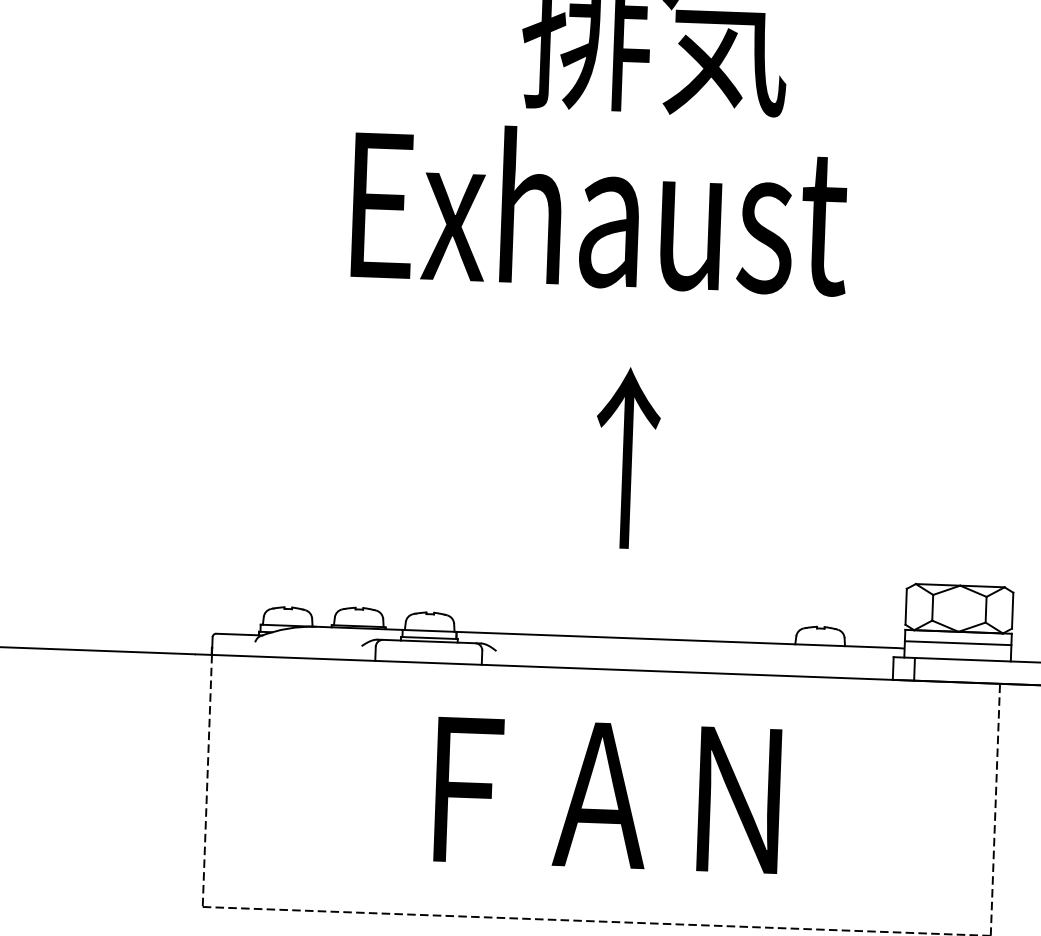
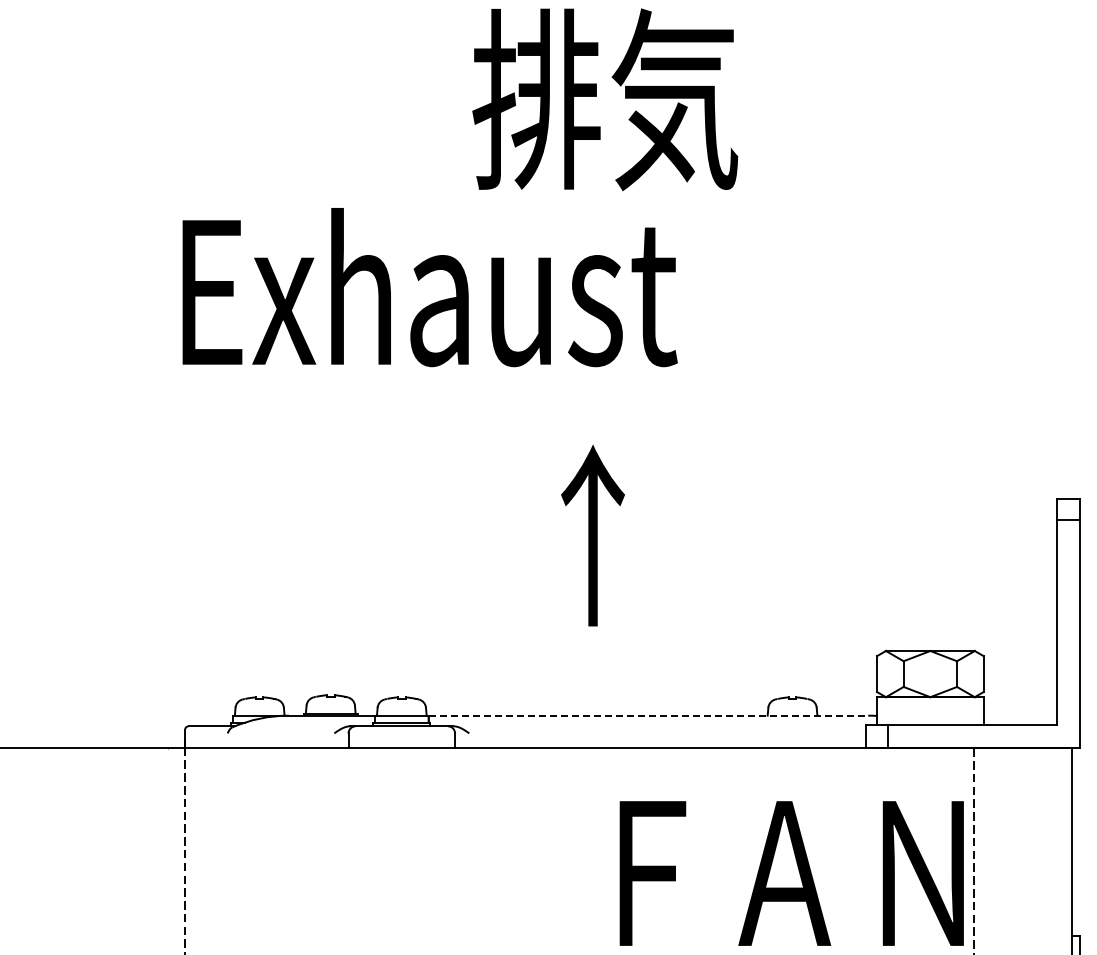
text: (599, 208) -> (429, 287), moved
line: (676, 639) -> (648, 715), solid -> dashed
line: (958, 643) -> (930, 708), removed
text: (607, 795) -> (791, 873), moved

